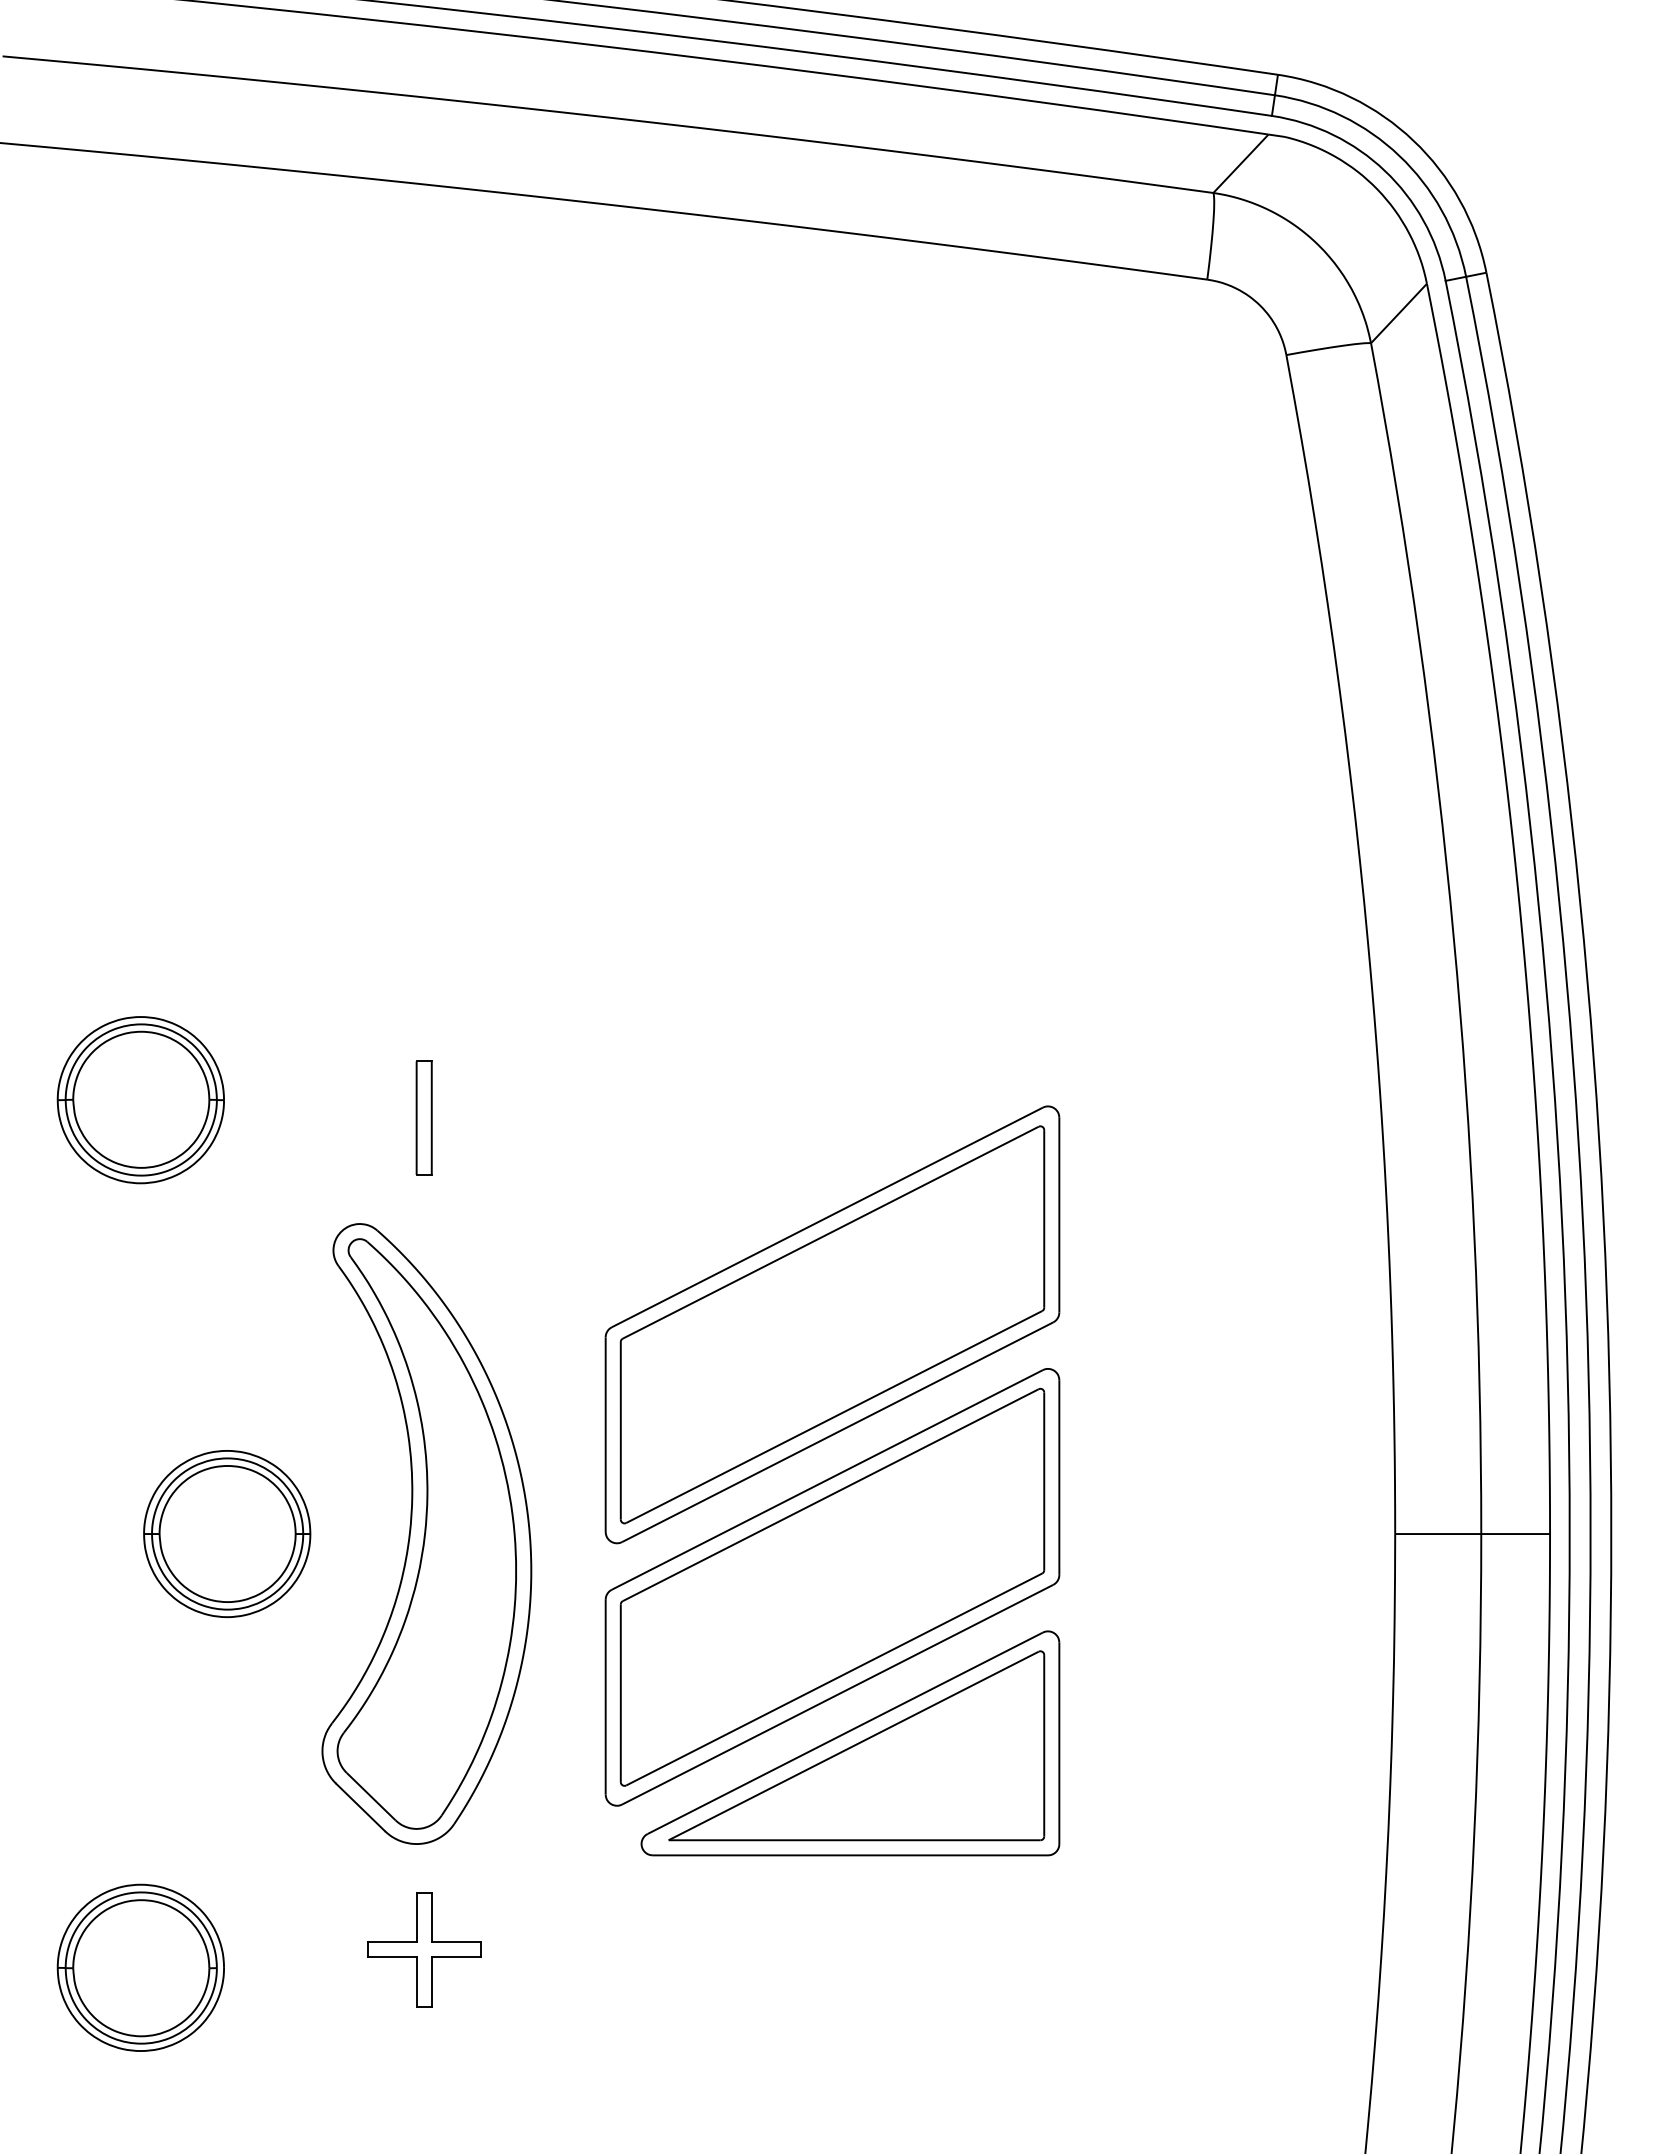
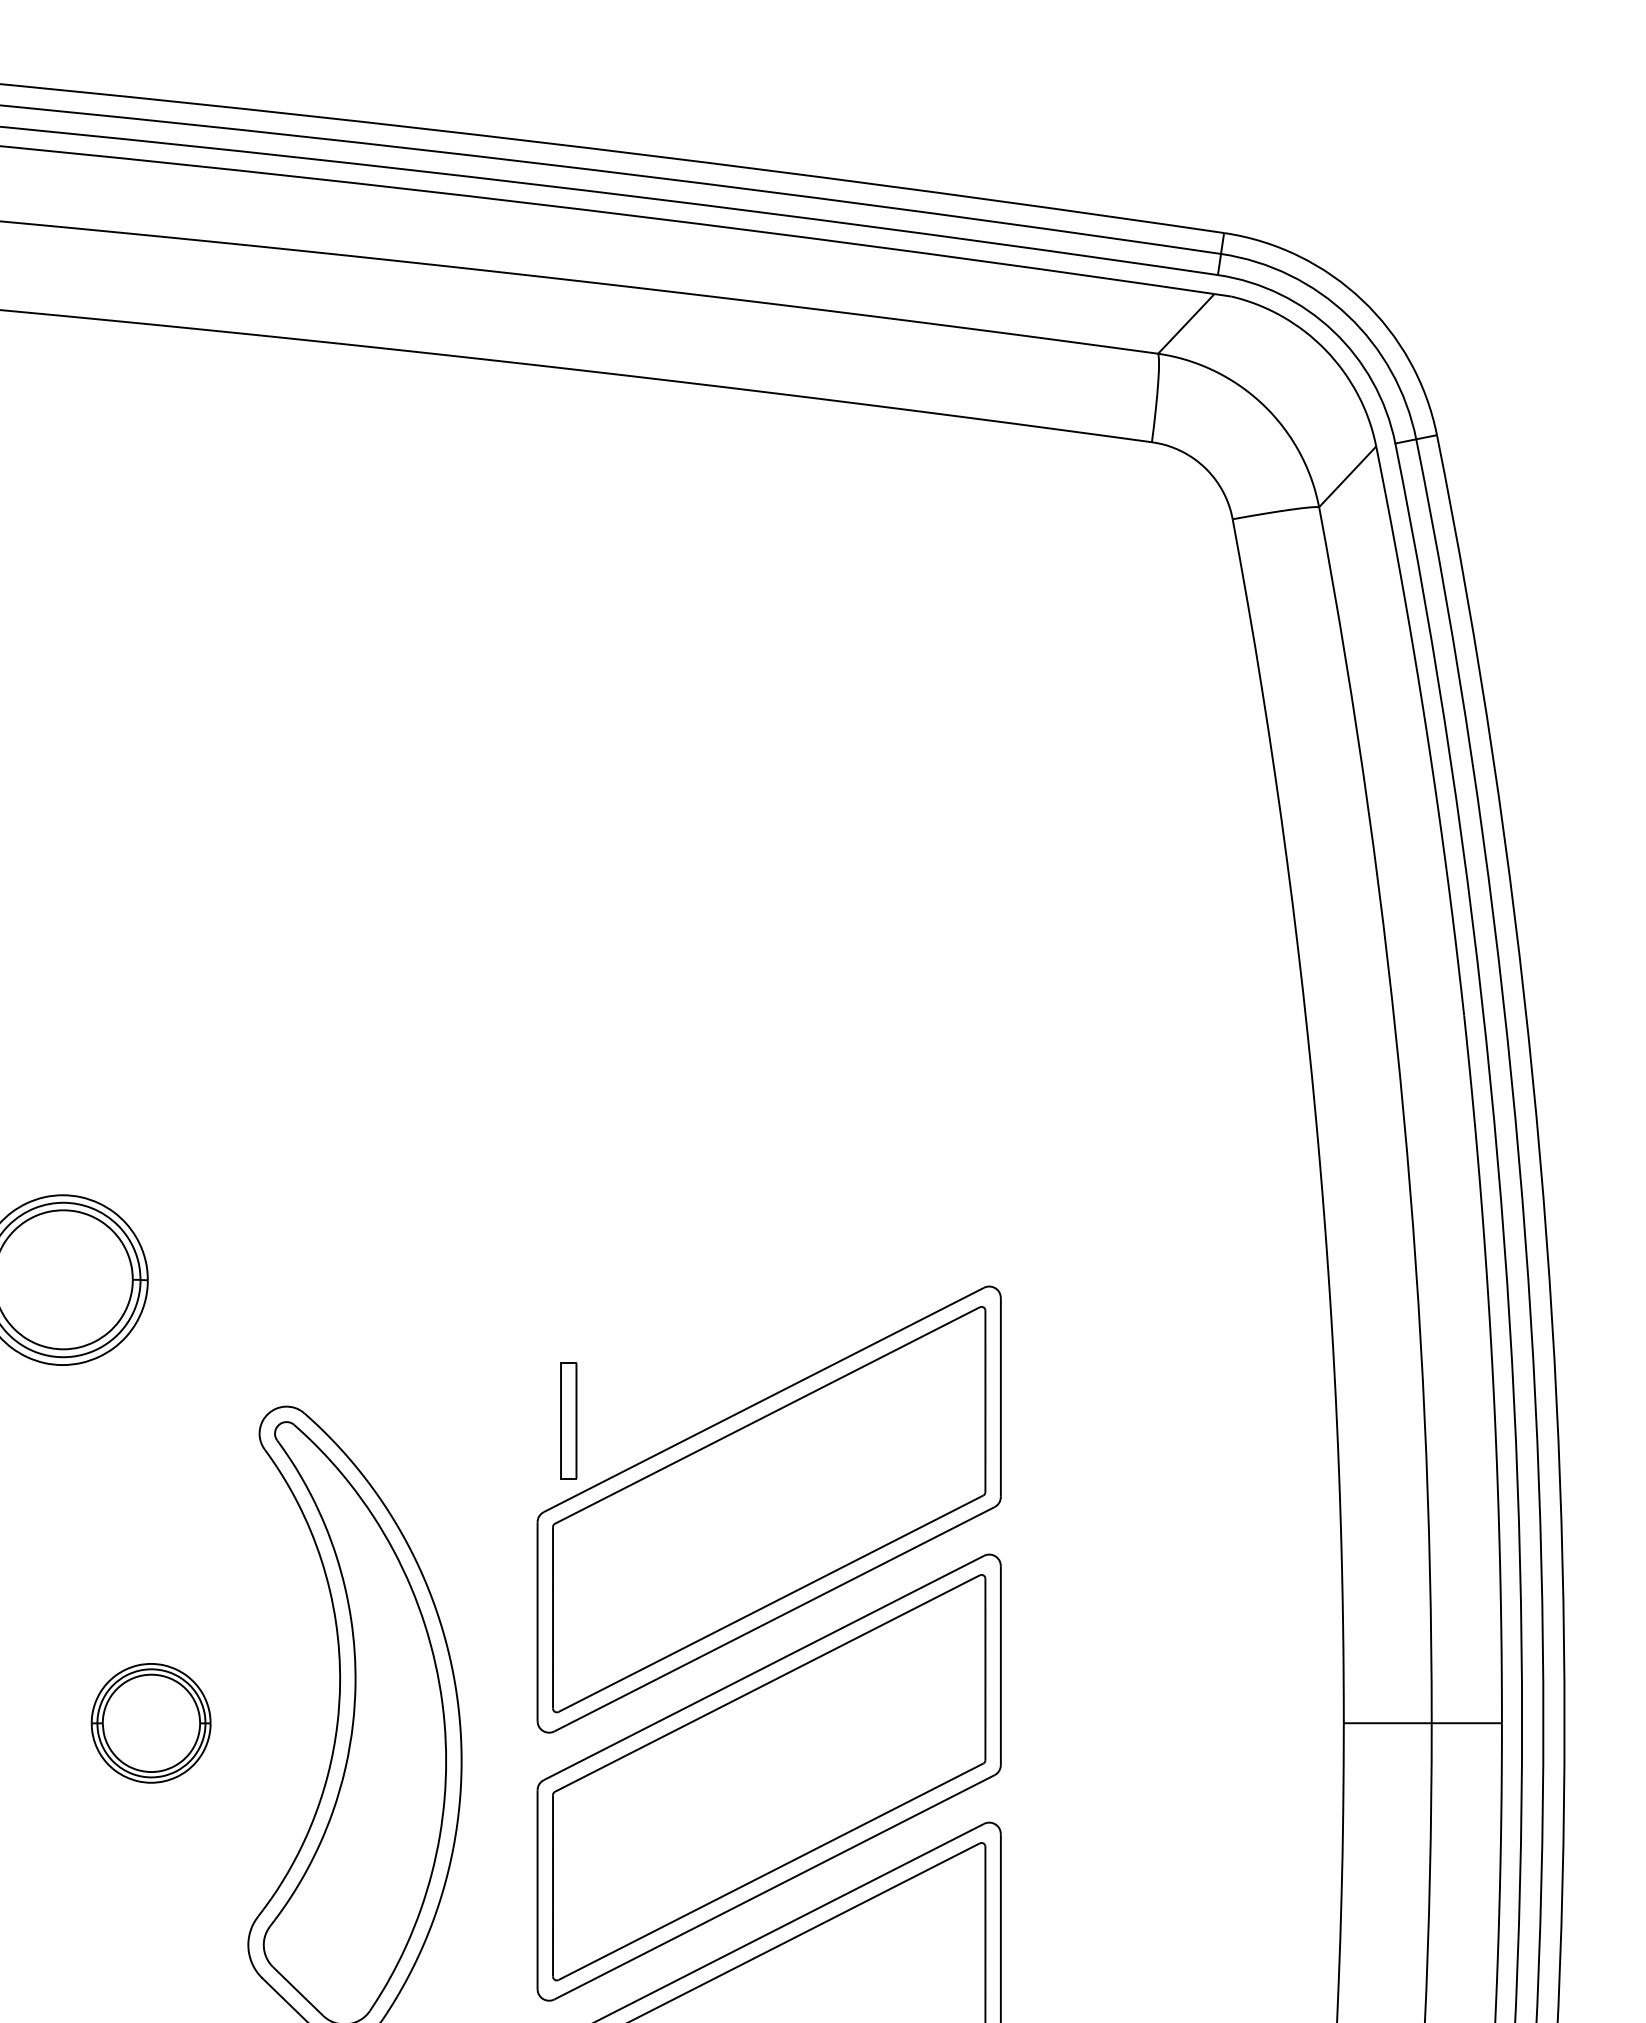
part: (423, 1117) -> (568, 1420), moved
part: (227, 1534) -> (151, 1723), size x0.7

